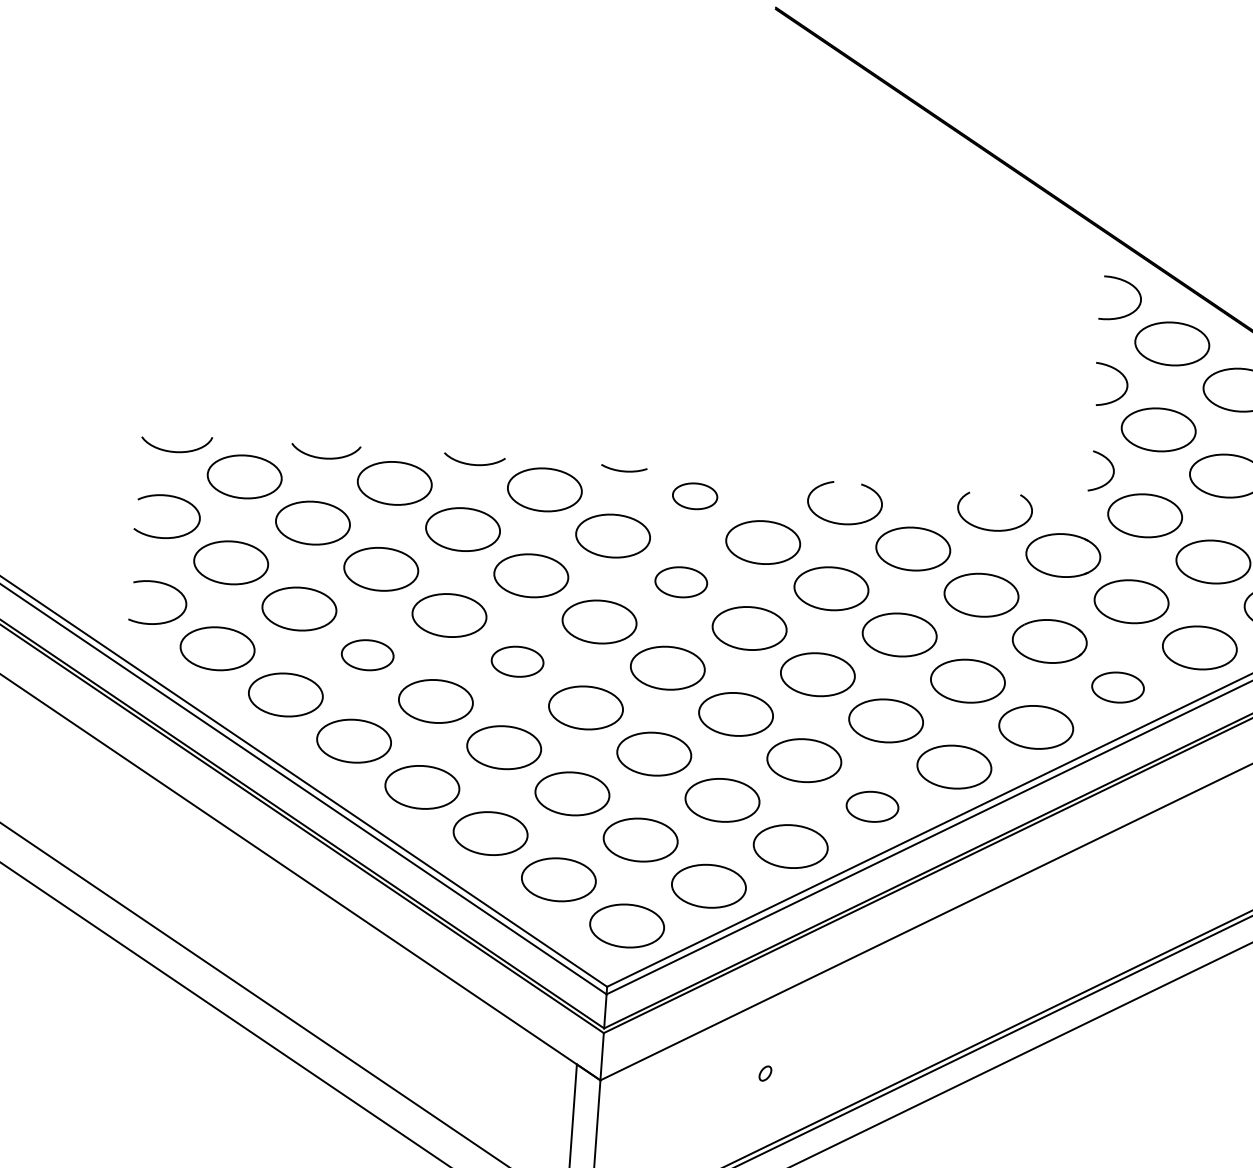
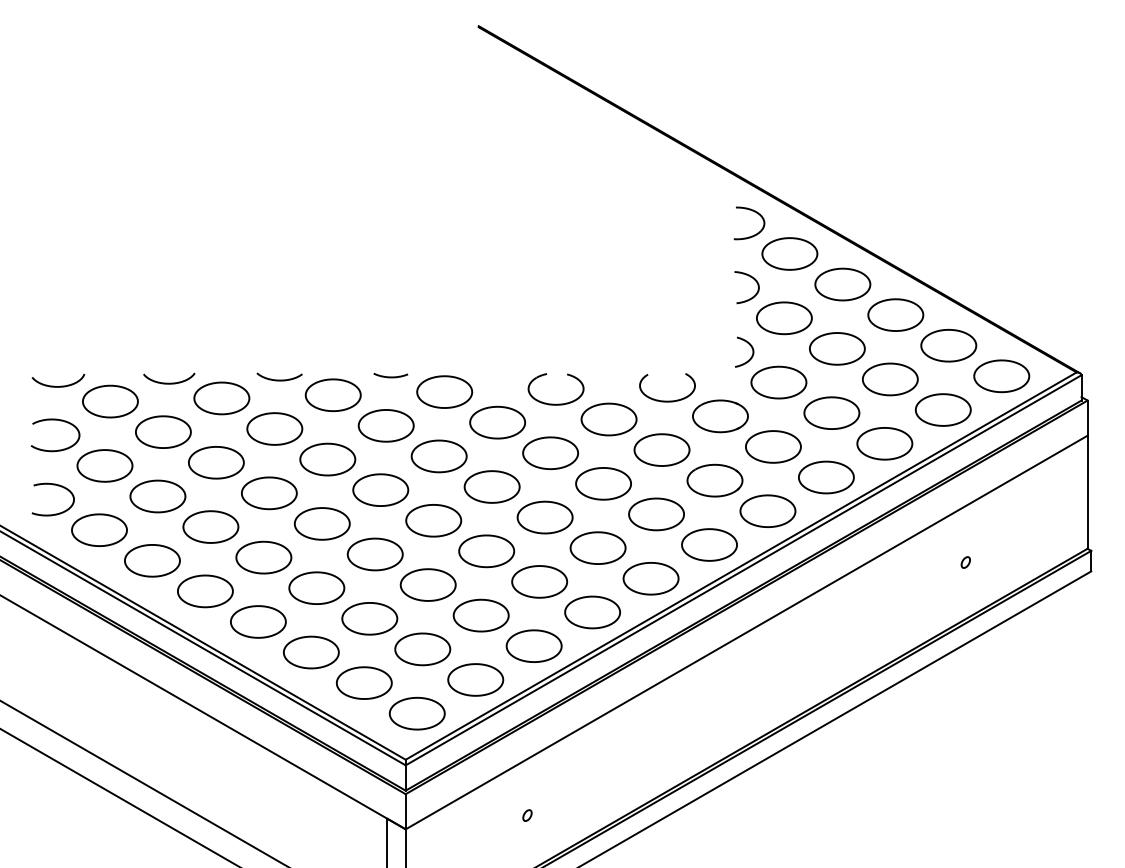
part: (694, 495) -> (444, 391), size x1.67
part: (680, 582) -> (438, 456), size x1.43
part: (367, 654) -> (210, 526), size x1.43
part: (516, 661) -> (321, 523), size x1.43
part: (1117, 686) -> (767, 510), size x1.43
part: (872, 806) -> (592, 612), size x1.43

